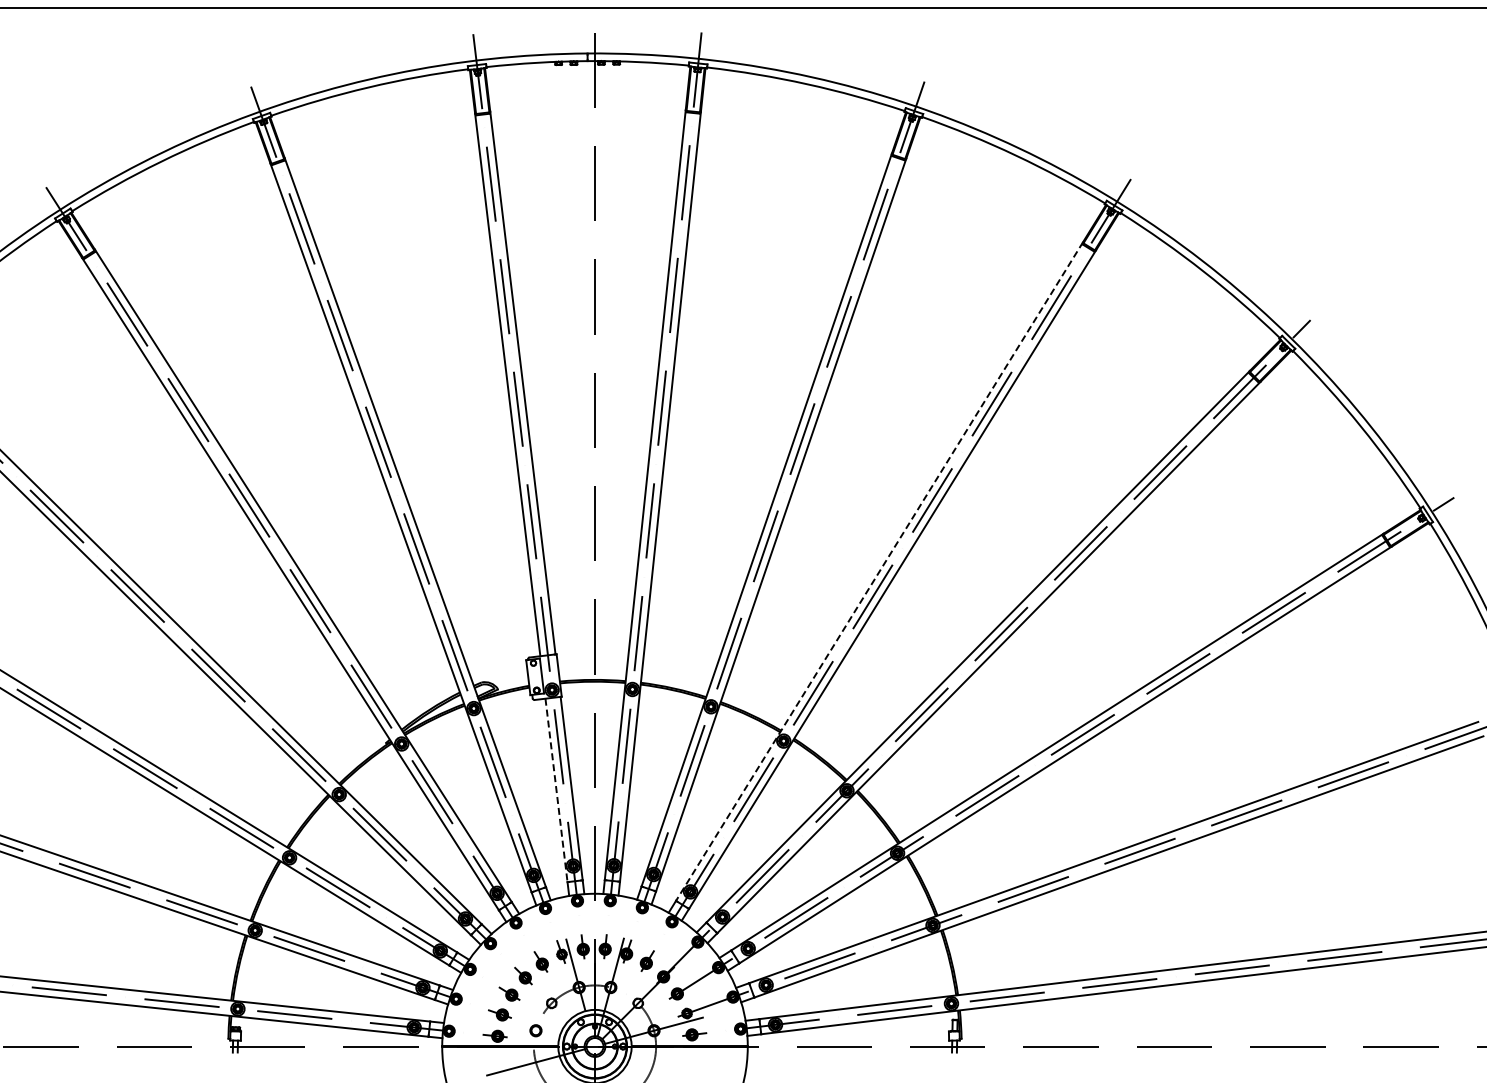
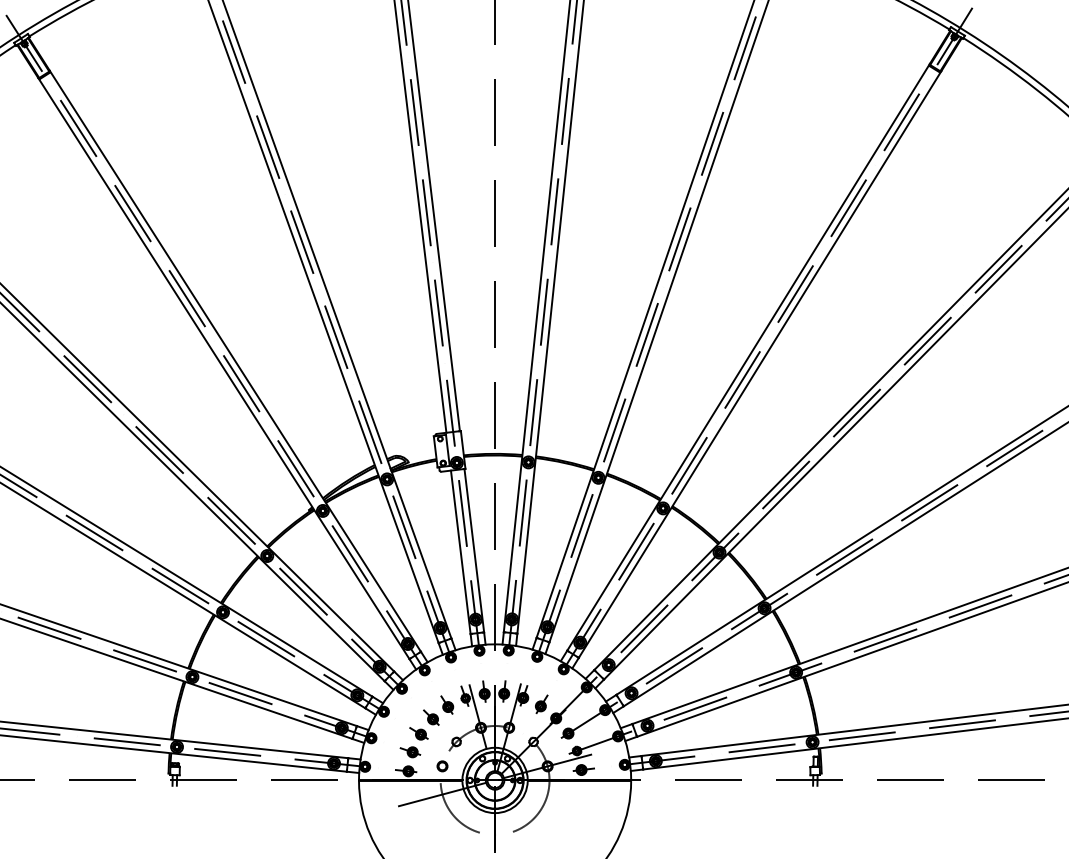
line: (879, 571) -> (748, 357), dashed -> solid
line: (556, 790) -> (460, 552), dashed -> solid

